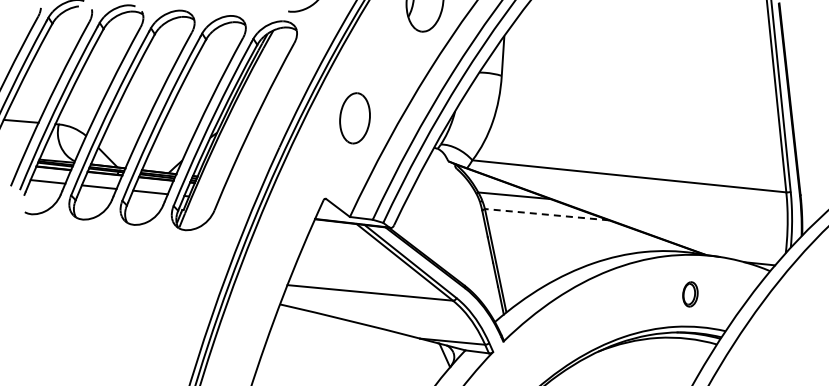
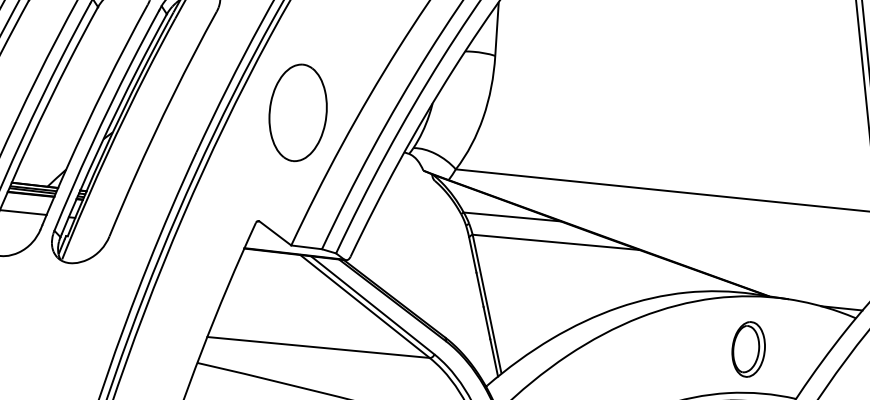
part: (354, 118) -> (297, 113), size x1.43
line: (546, 214) -> (555, 242), dashed -> solid
part: (690, 294) -> (748, 349), size x1.67

